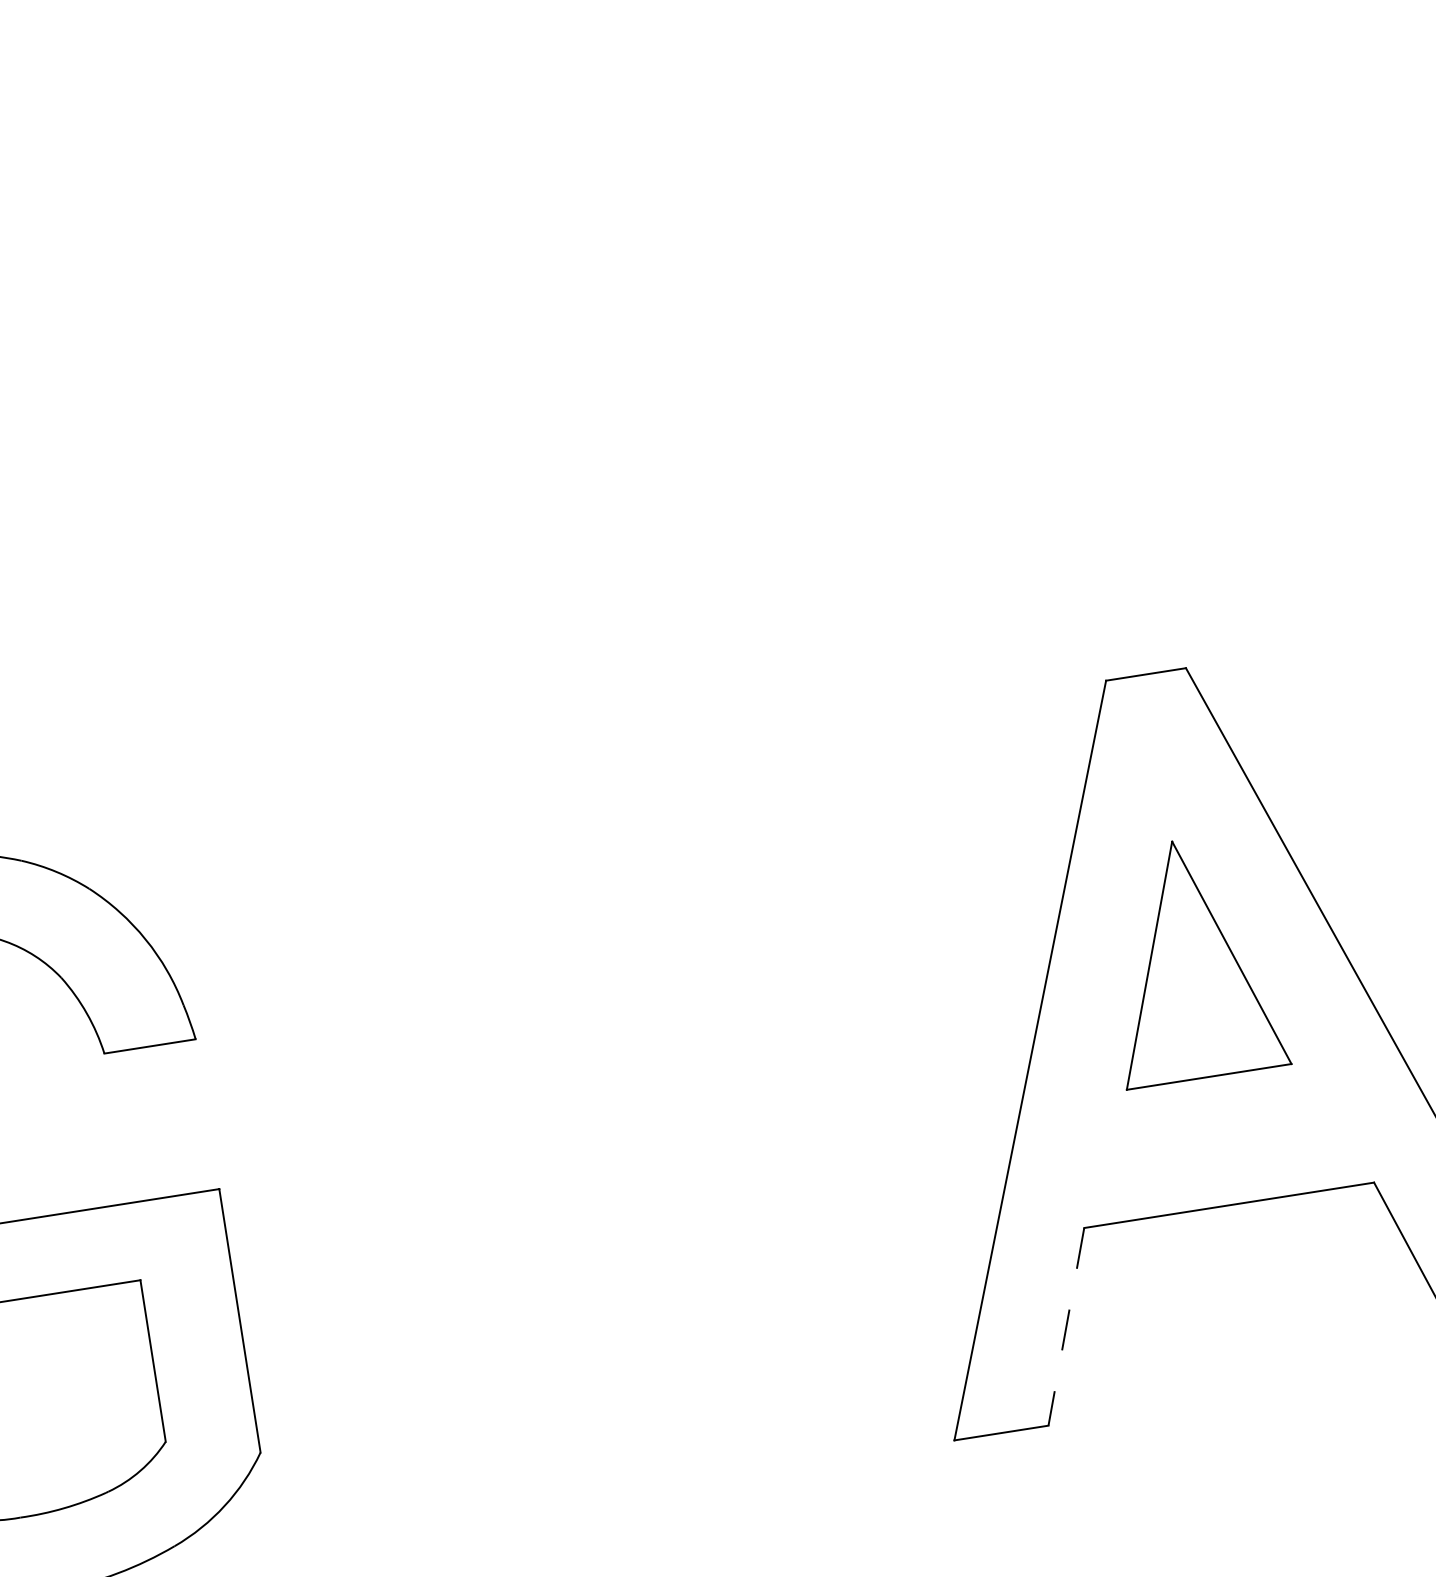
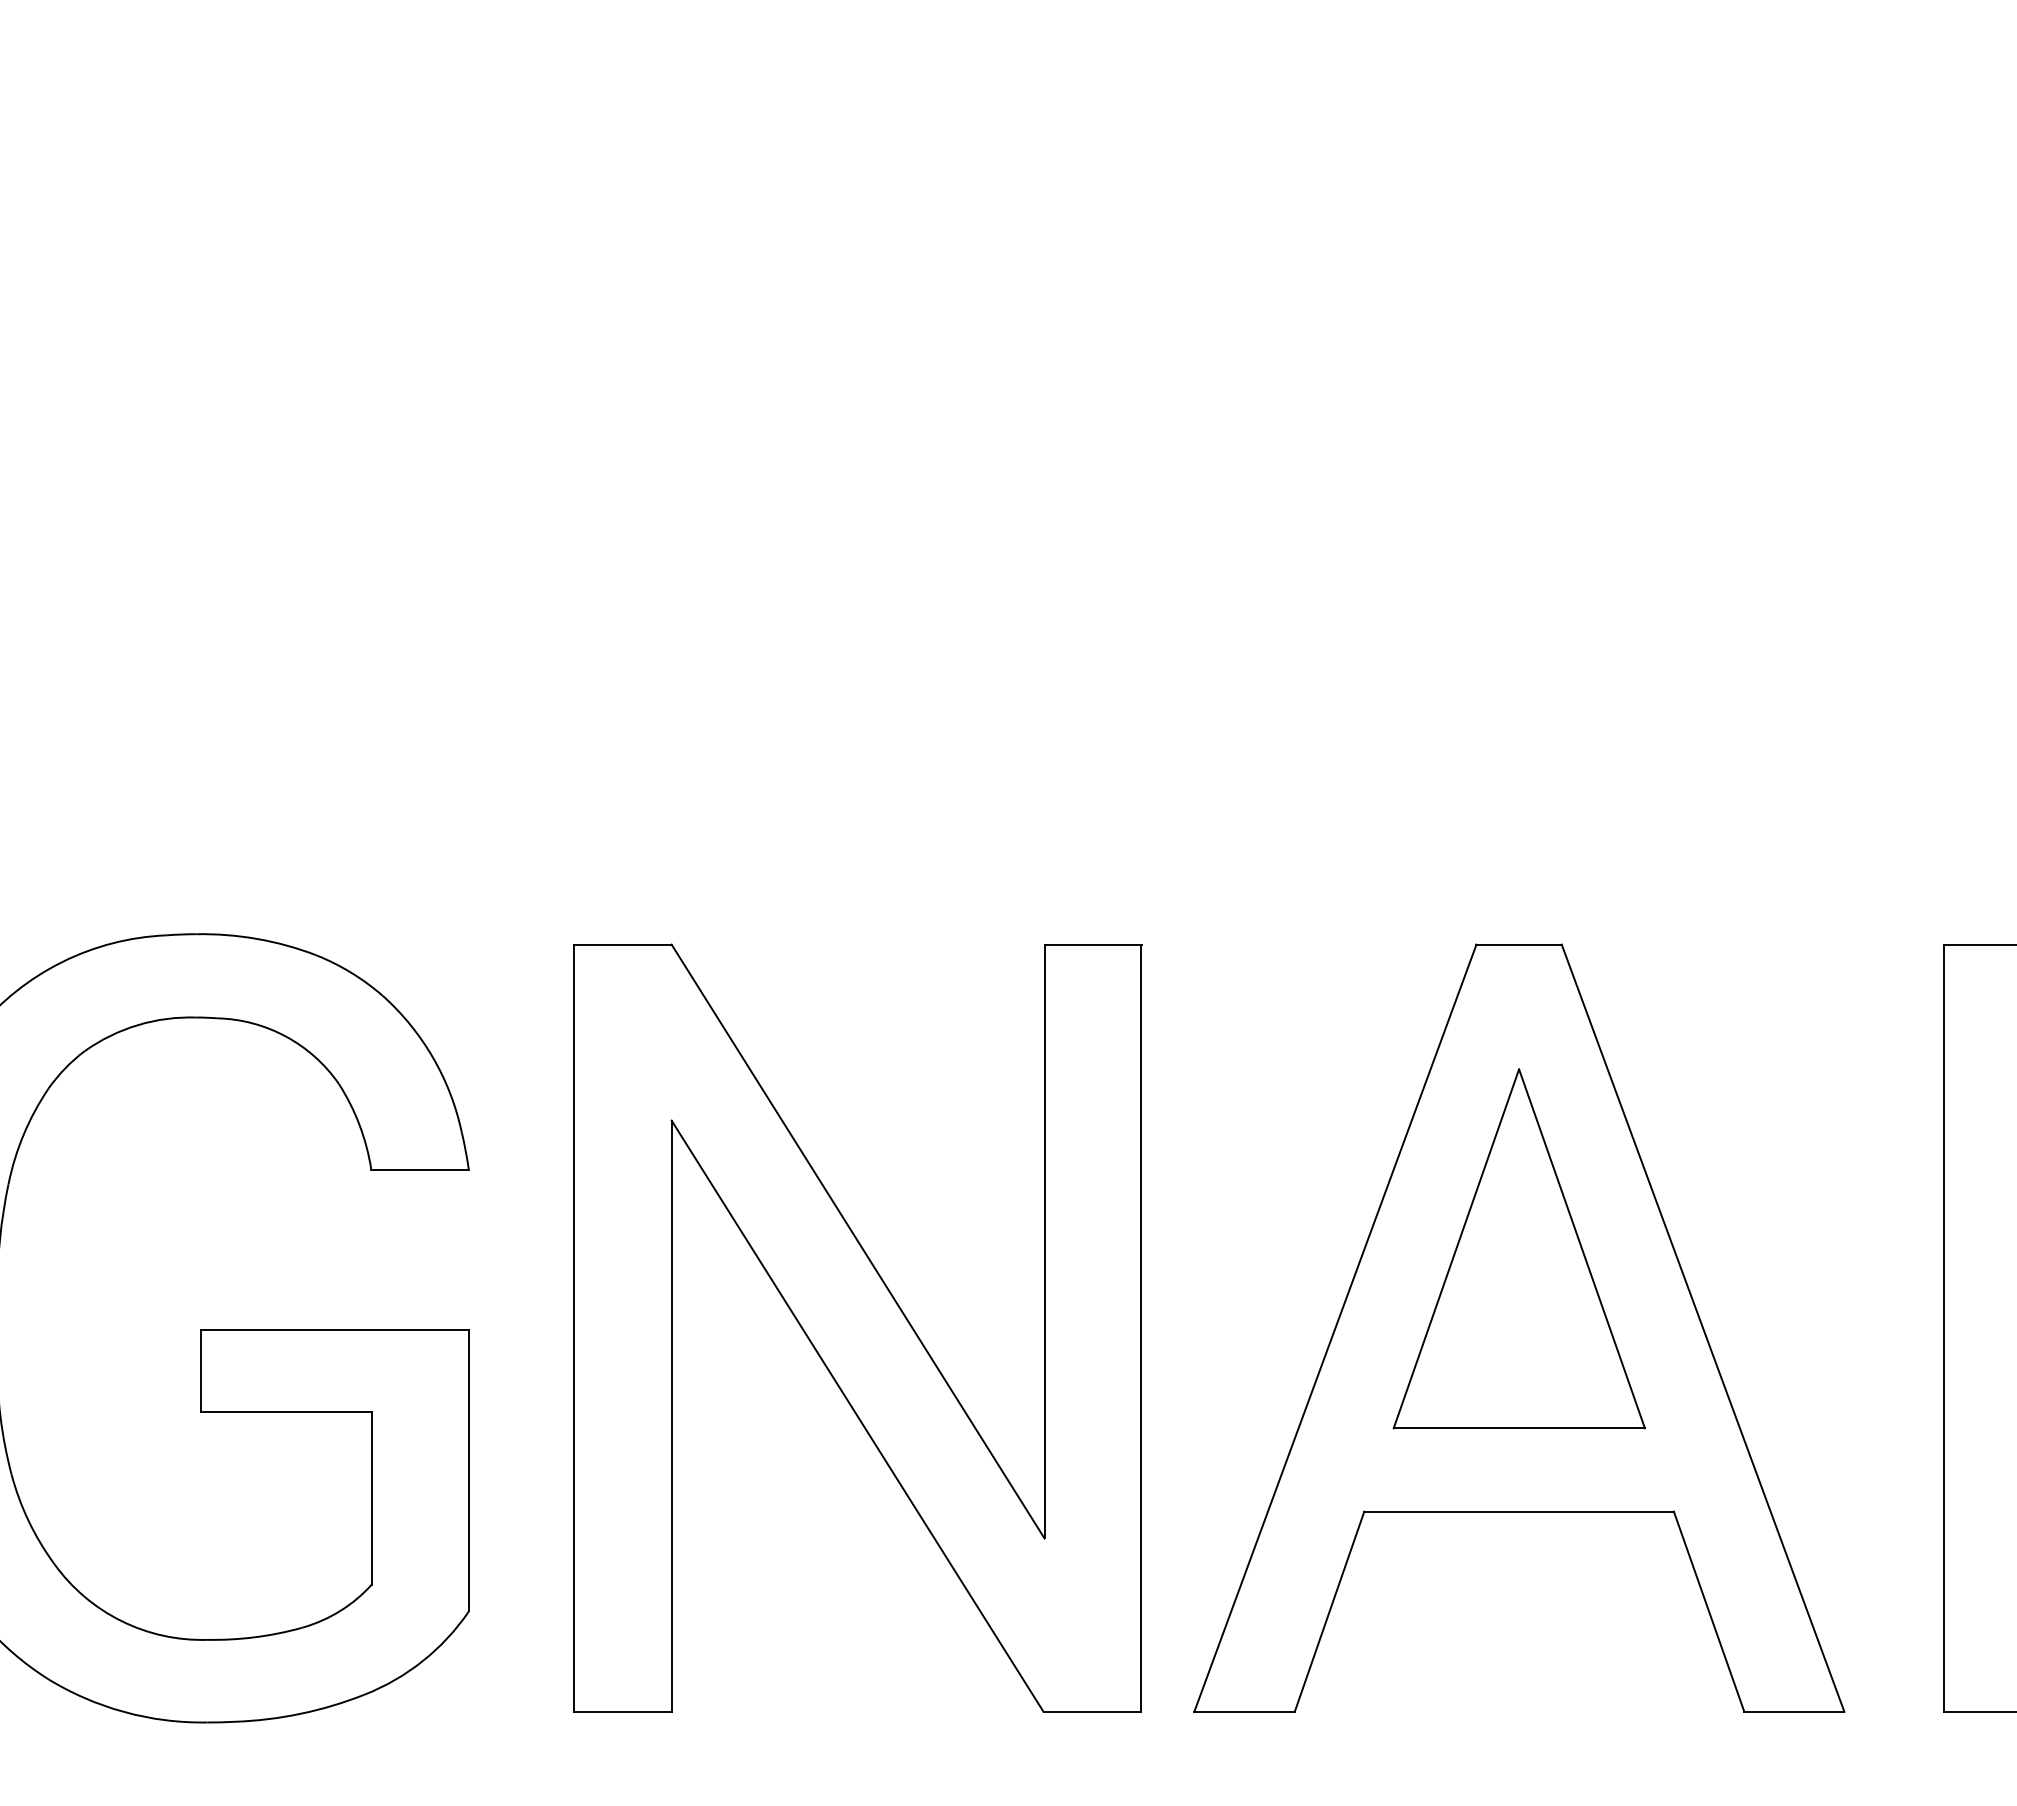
part: (1190, 959) -> (1518, 1248), size x1.43
part: (582, 1129) -> (857, 1327), added
line: (1066, 1326) -> (1329, 1611), dashed -> solid

